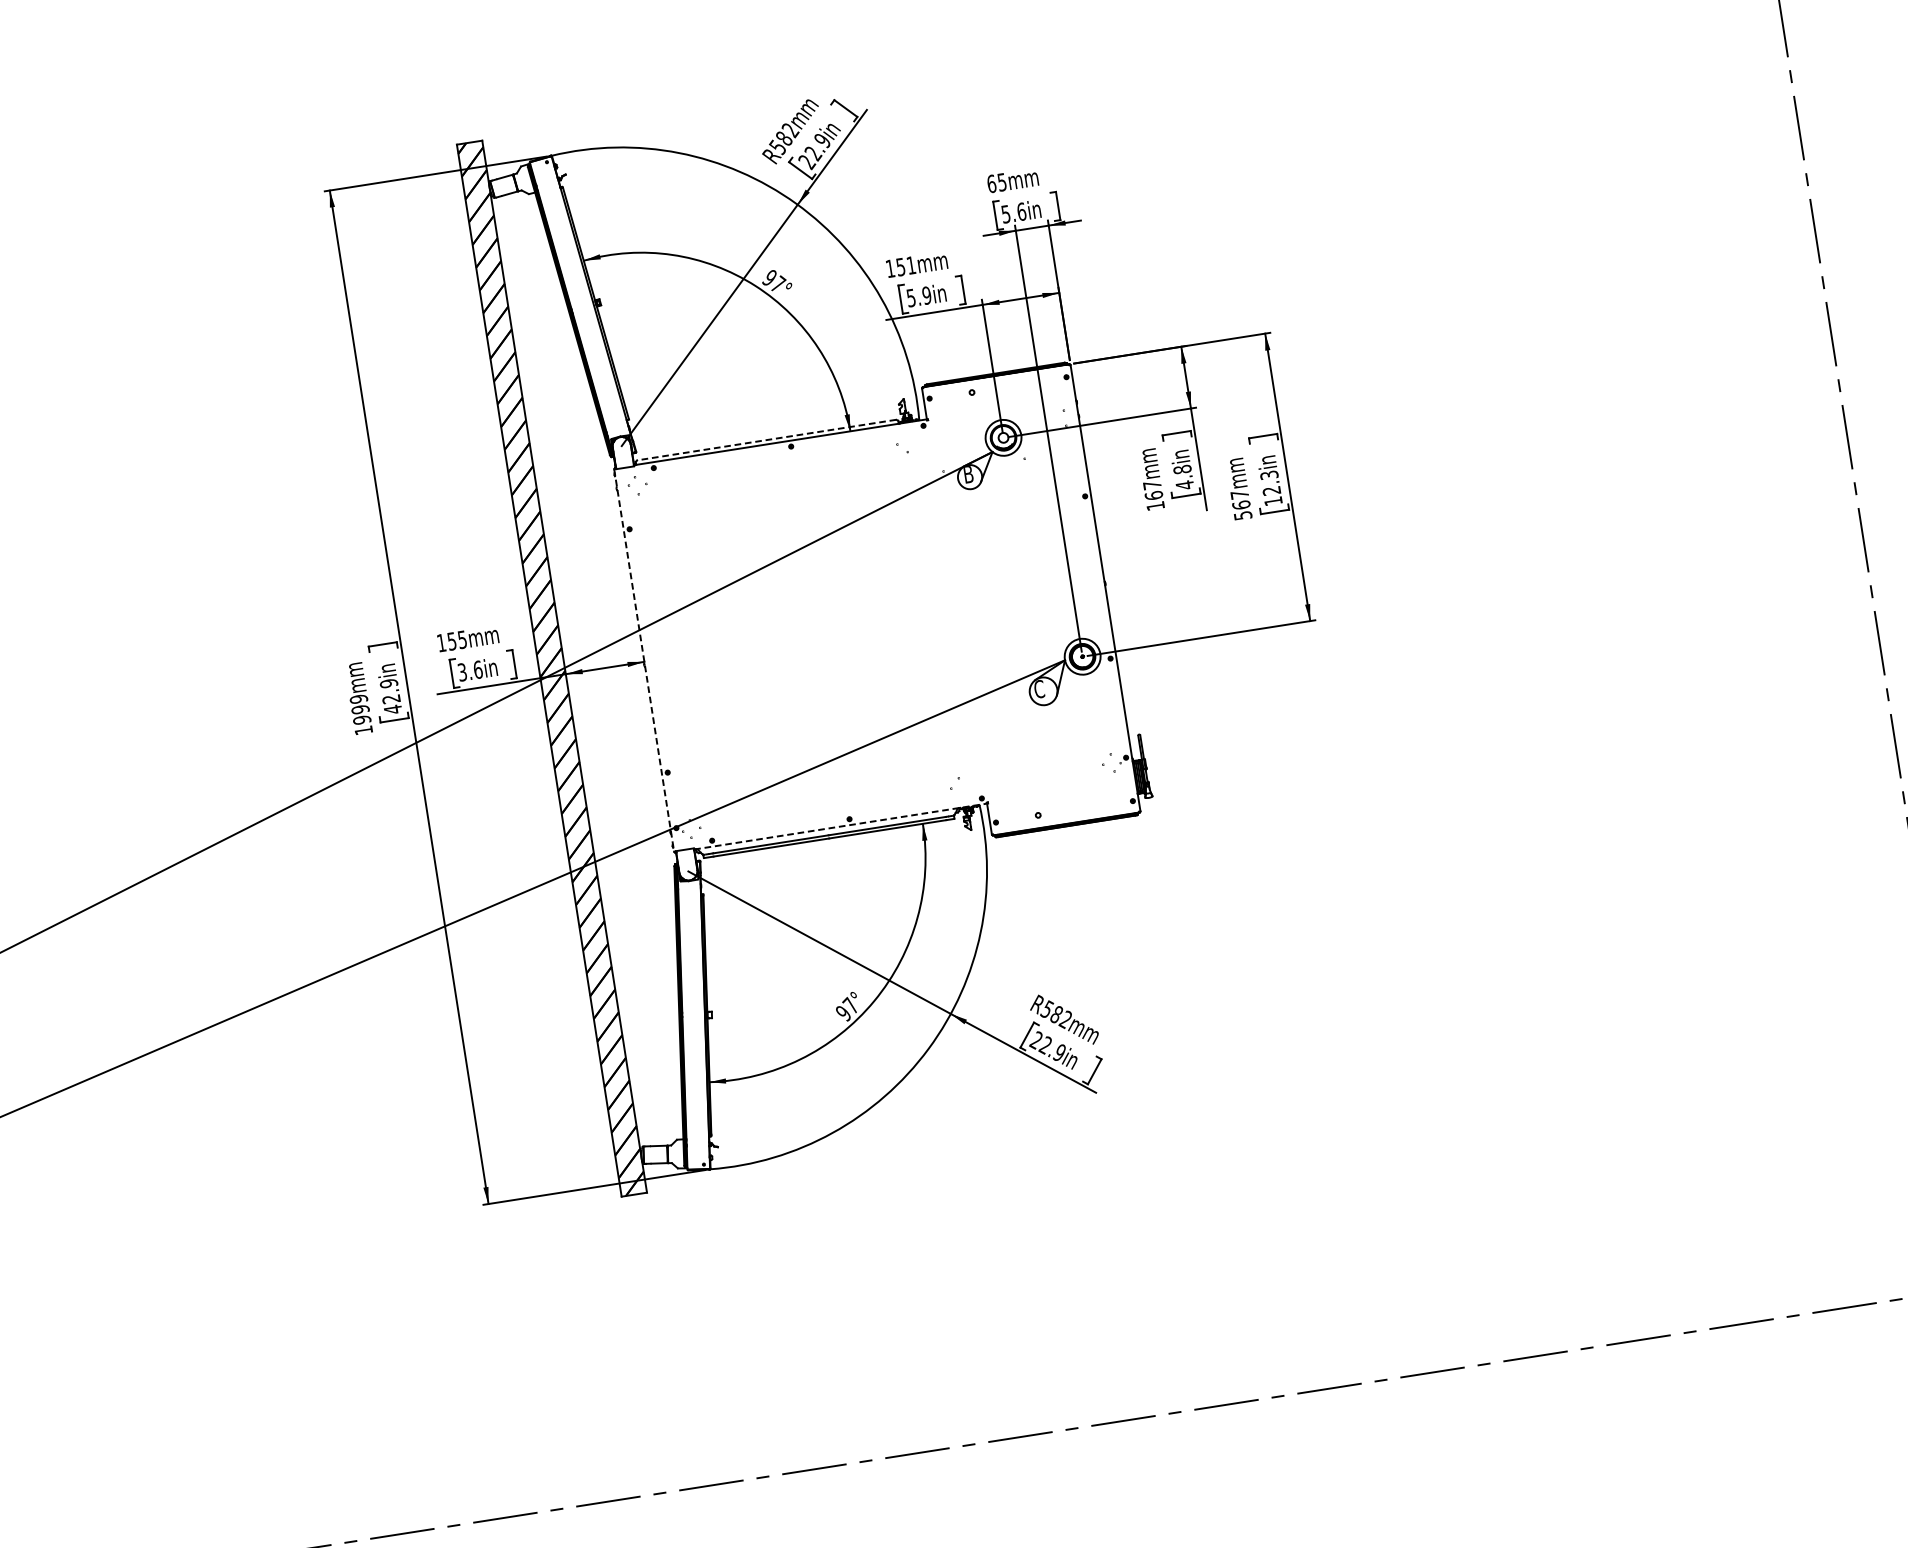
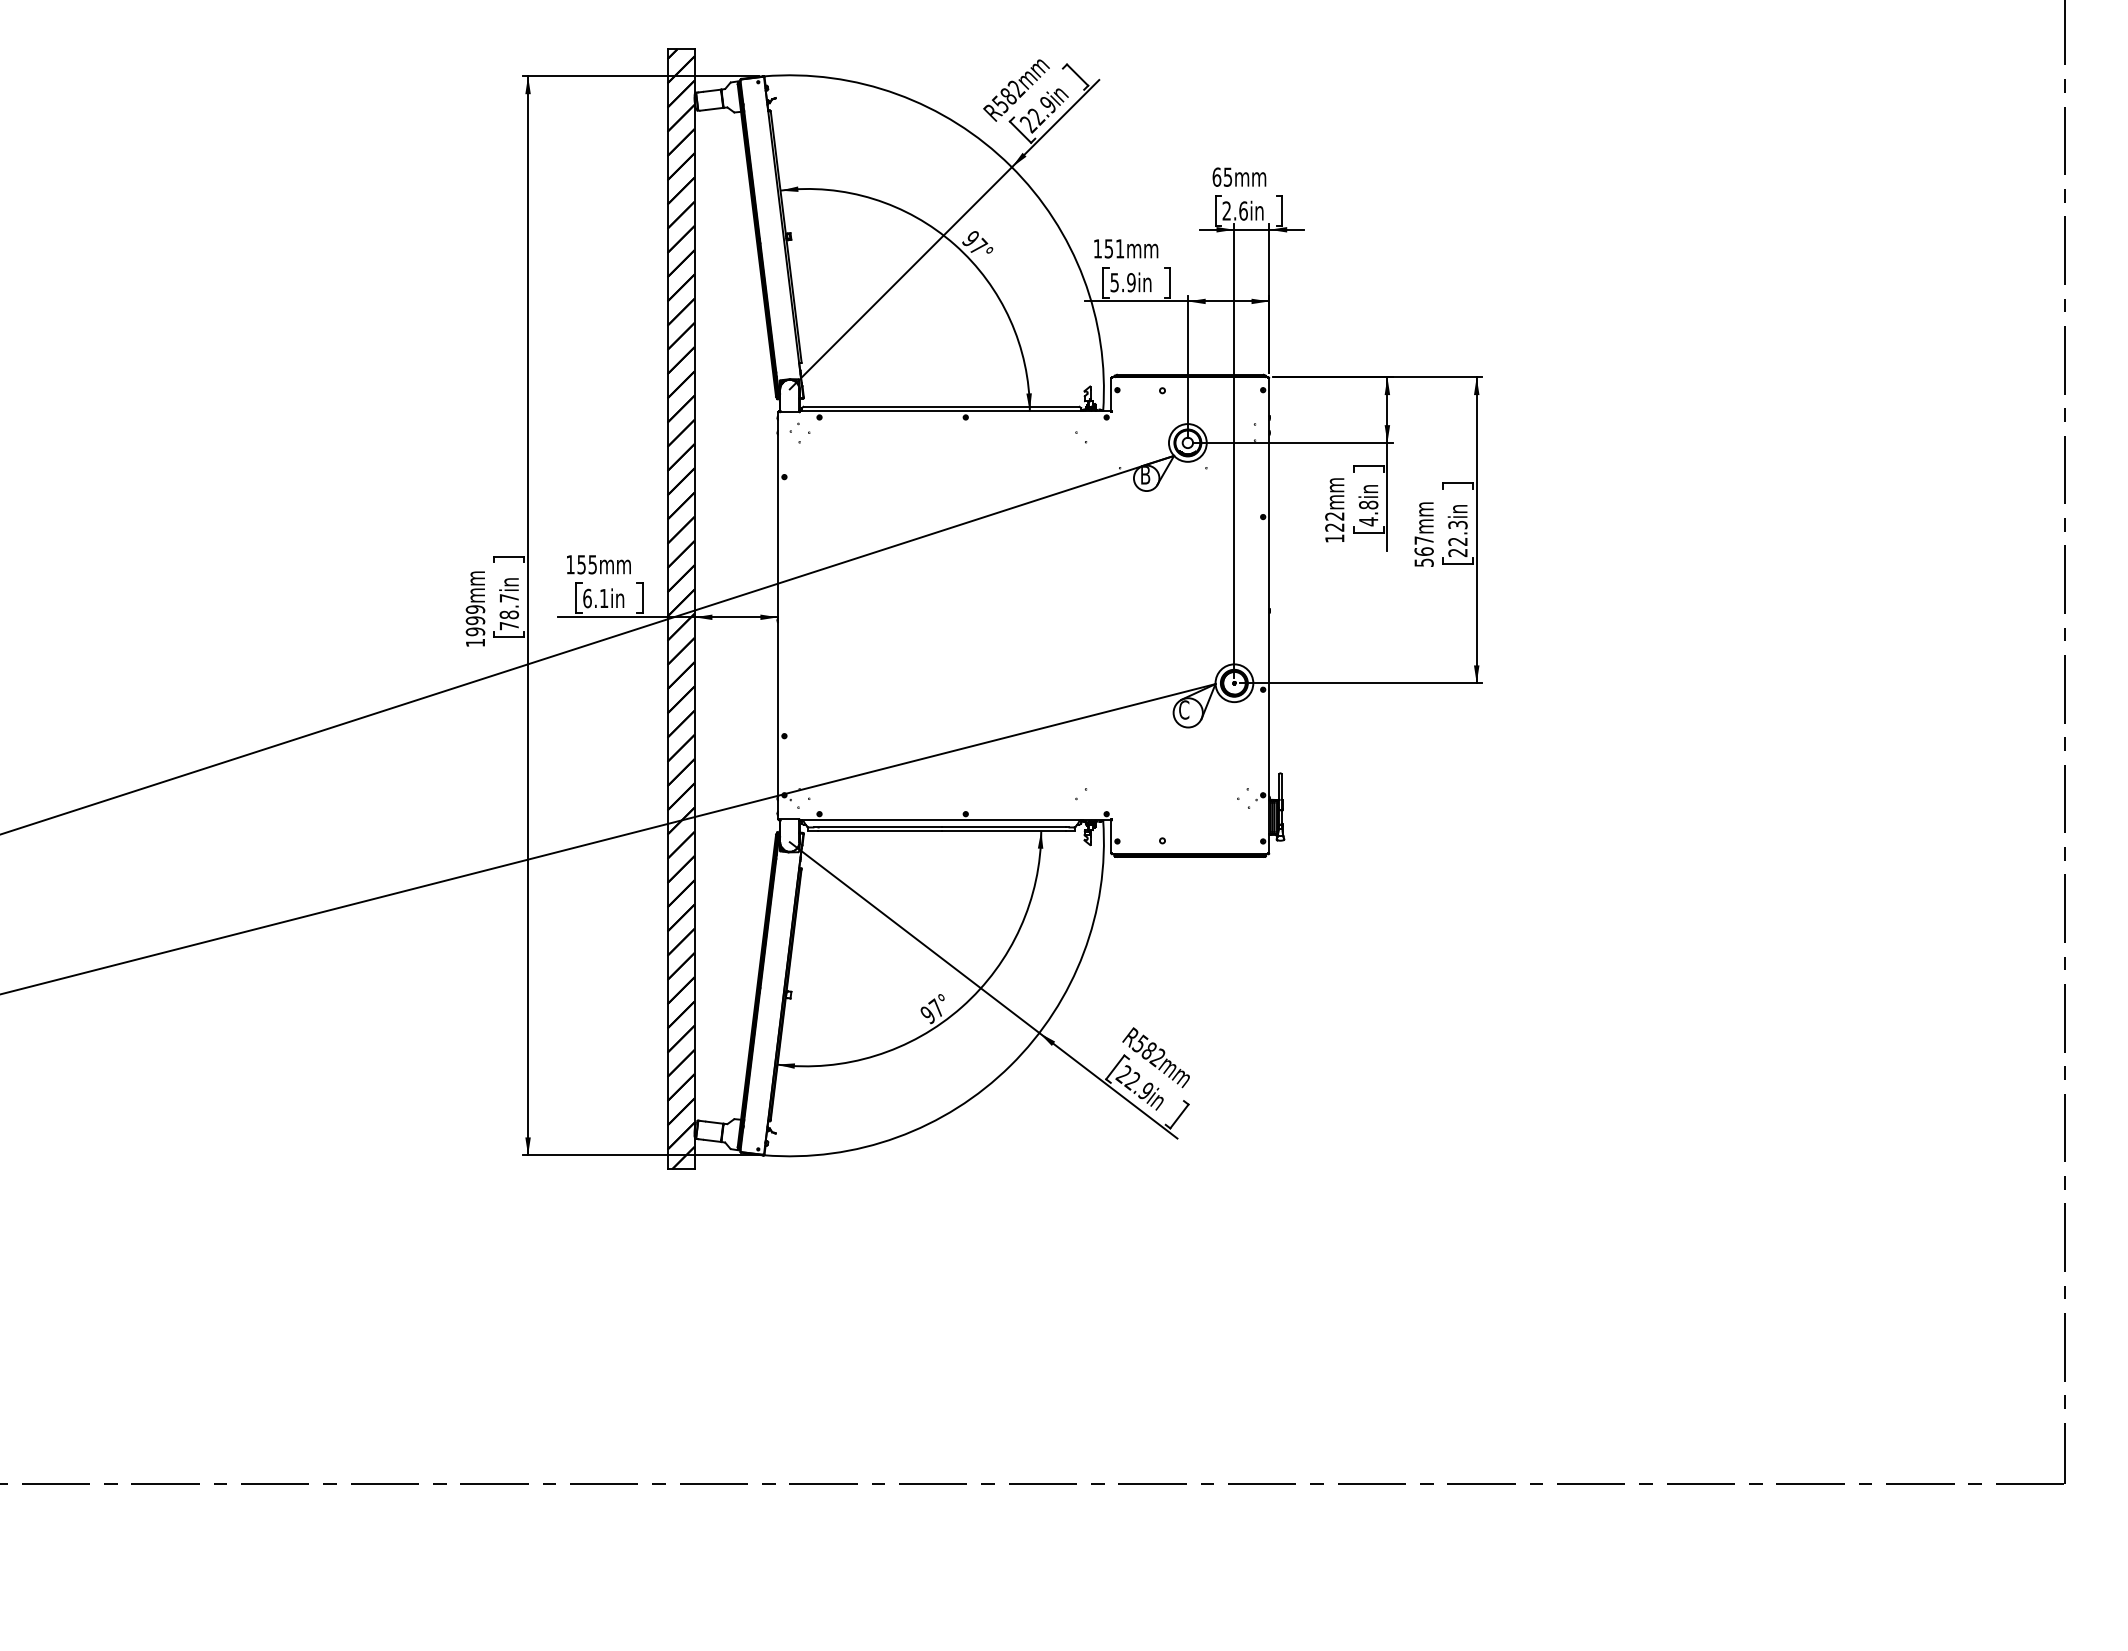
text: (1005, 213) -> (1226, 210), 5.6in -> 2.6in
line: (766, 439) -> (941, 406), dashed -> solid
text: (1152, 490) -> (1334, 521), 167mm -> 122mm
text: (1272, 501) -> (1457, 552), 12.3in -> 22.3in
line: (644, 661) -> (778, 616), dashed -> solid
text: (469, 671) -> (595, 598), 3.6in -> 6.1in
text: (391, 696) -> (509, 612), 42.9in -> 78.7in
line: (840, 826) -> (955, 820), dashed -> solid

